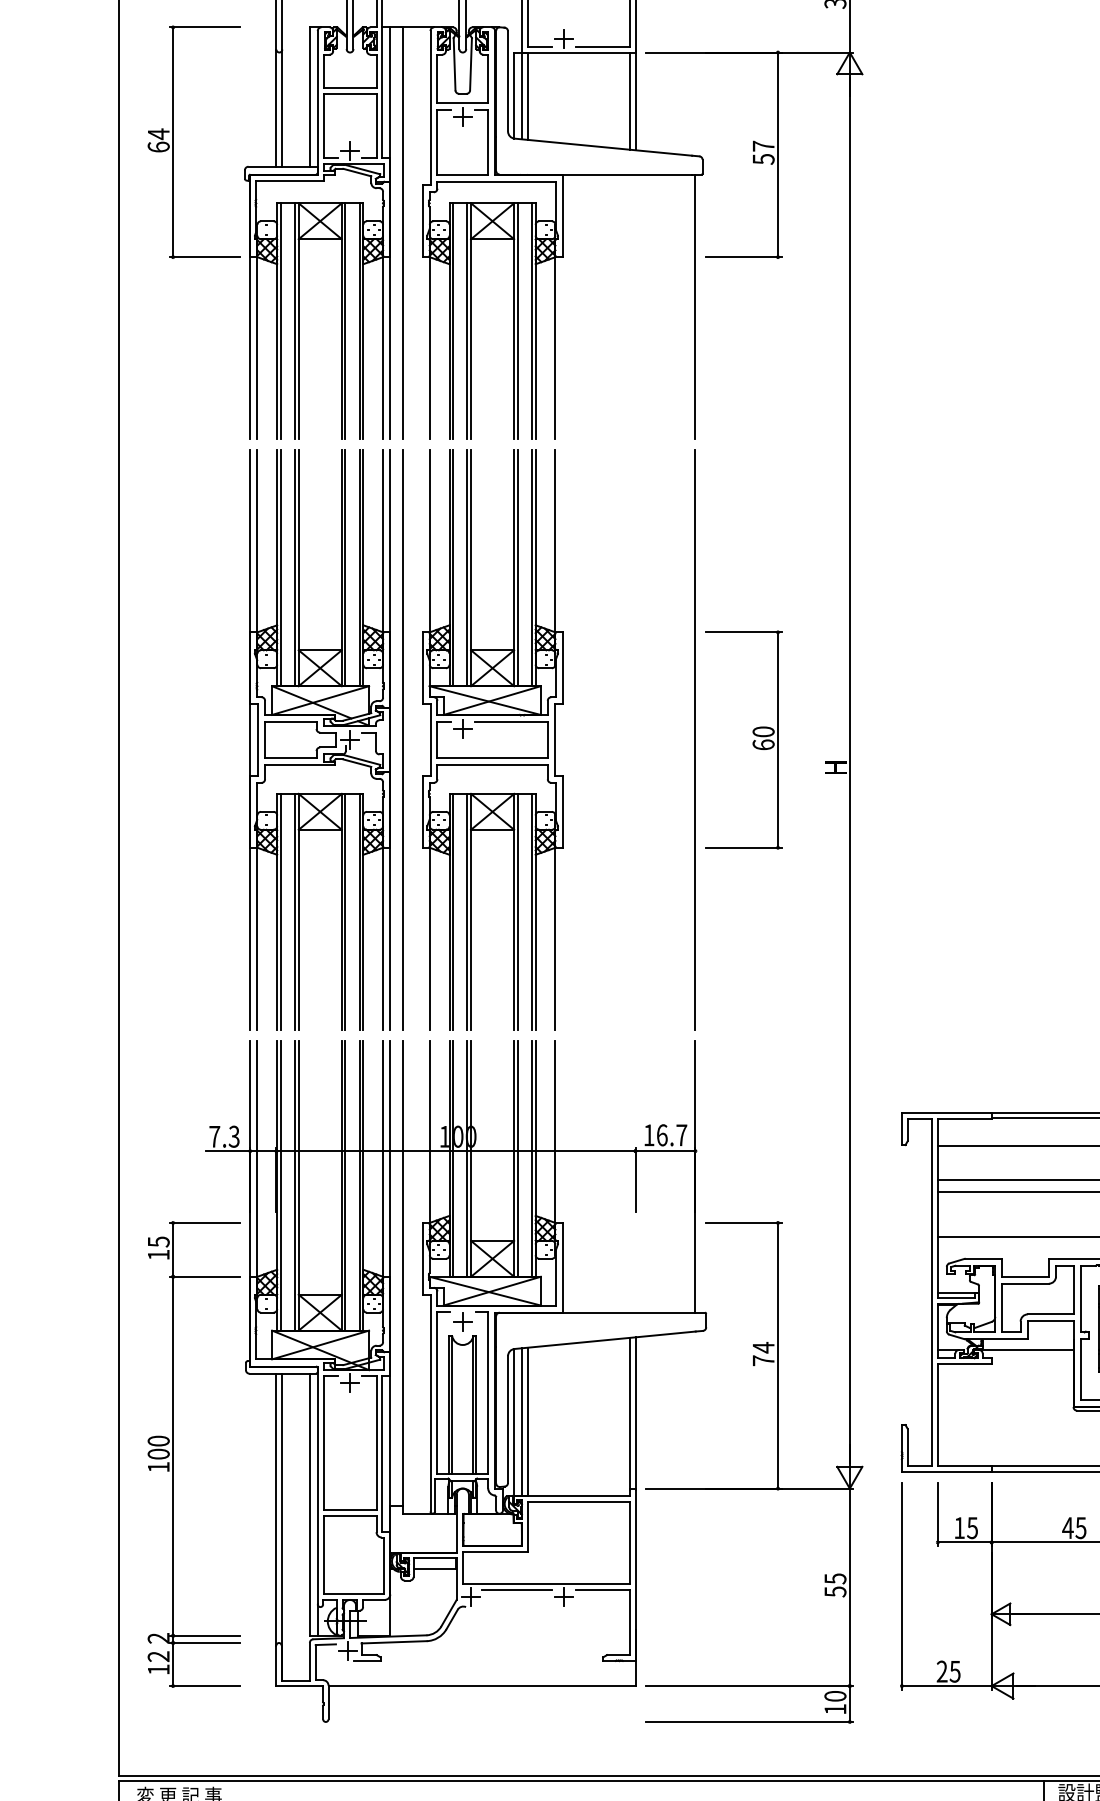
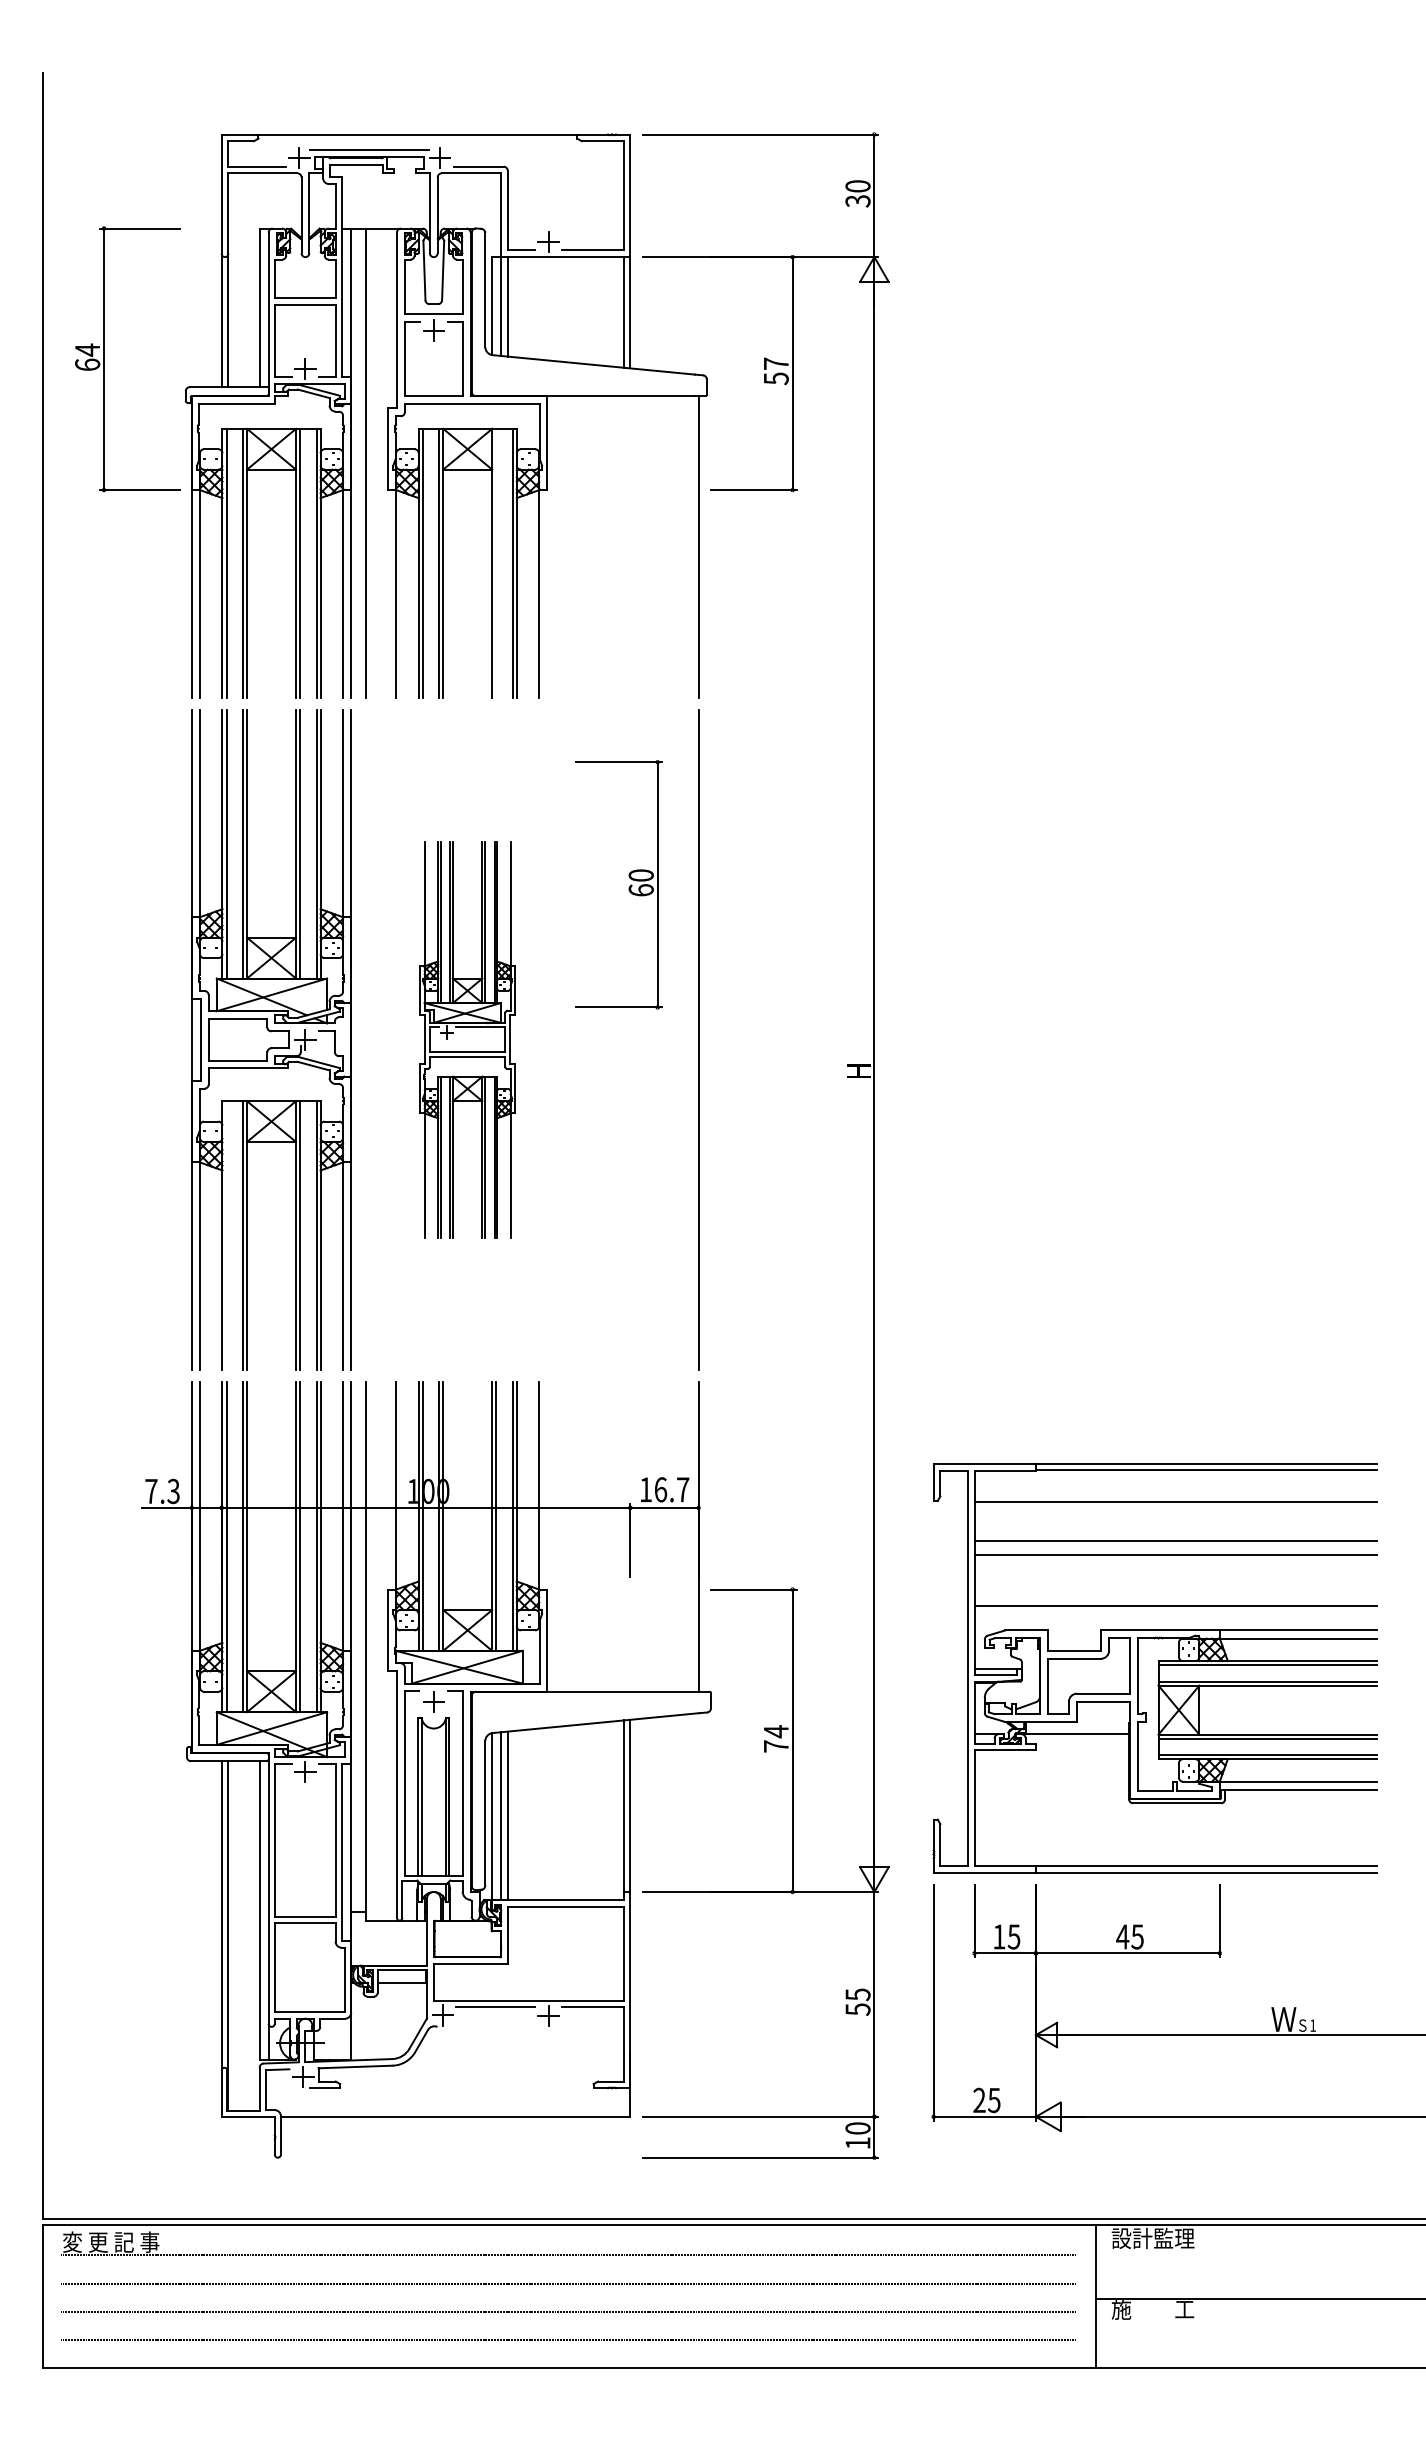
line: (517, 320) -> (496, 562), removed
line: (402, 739) -> (365, 1039), removed
part: (492, 739) -> (467, 1039), size x0.6
part: (752, 742) -> (628, 887), moved
line: (280, 911) -> (226, 1235), removed
part: (173, 1453) -> (104, 1852), removed

